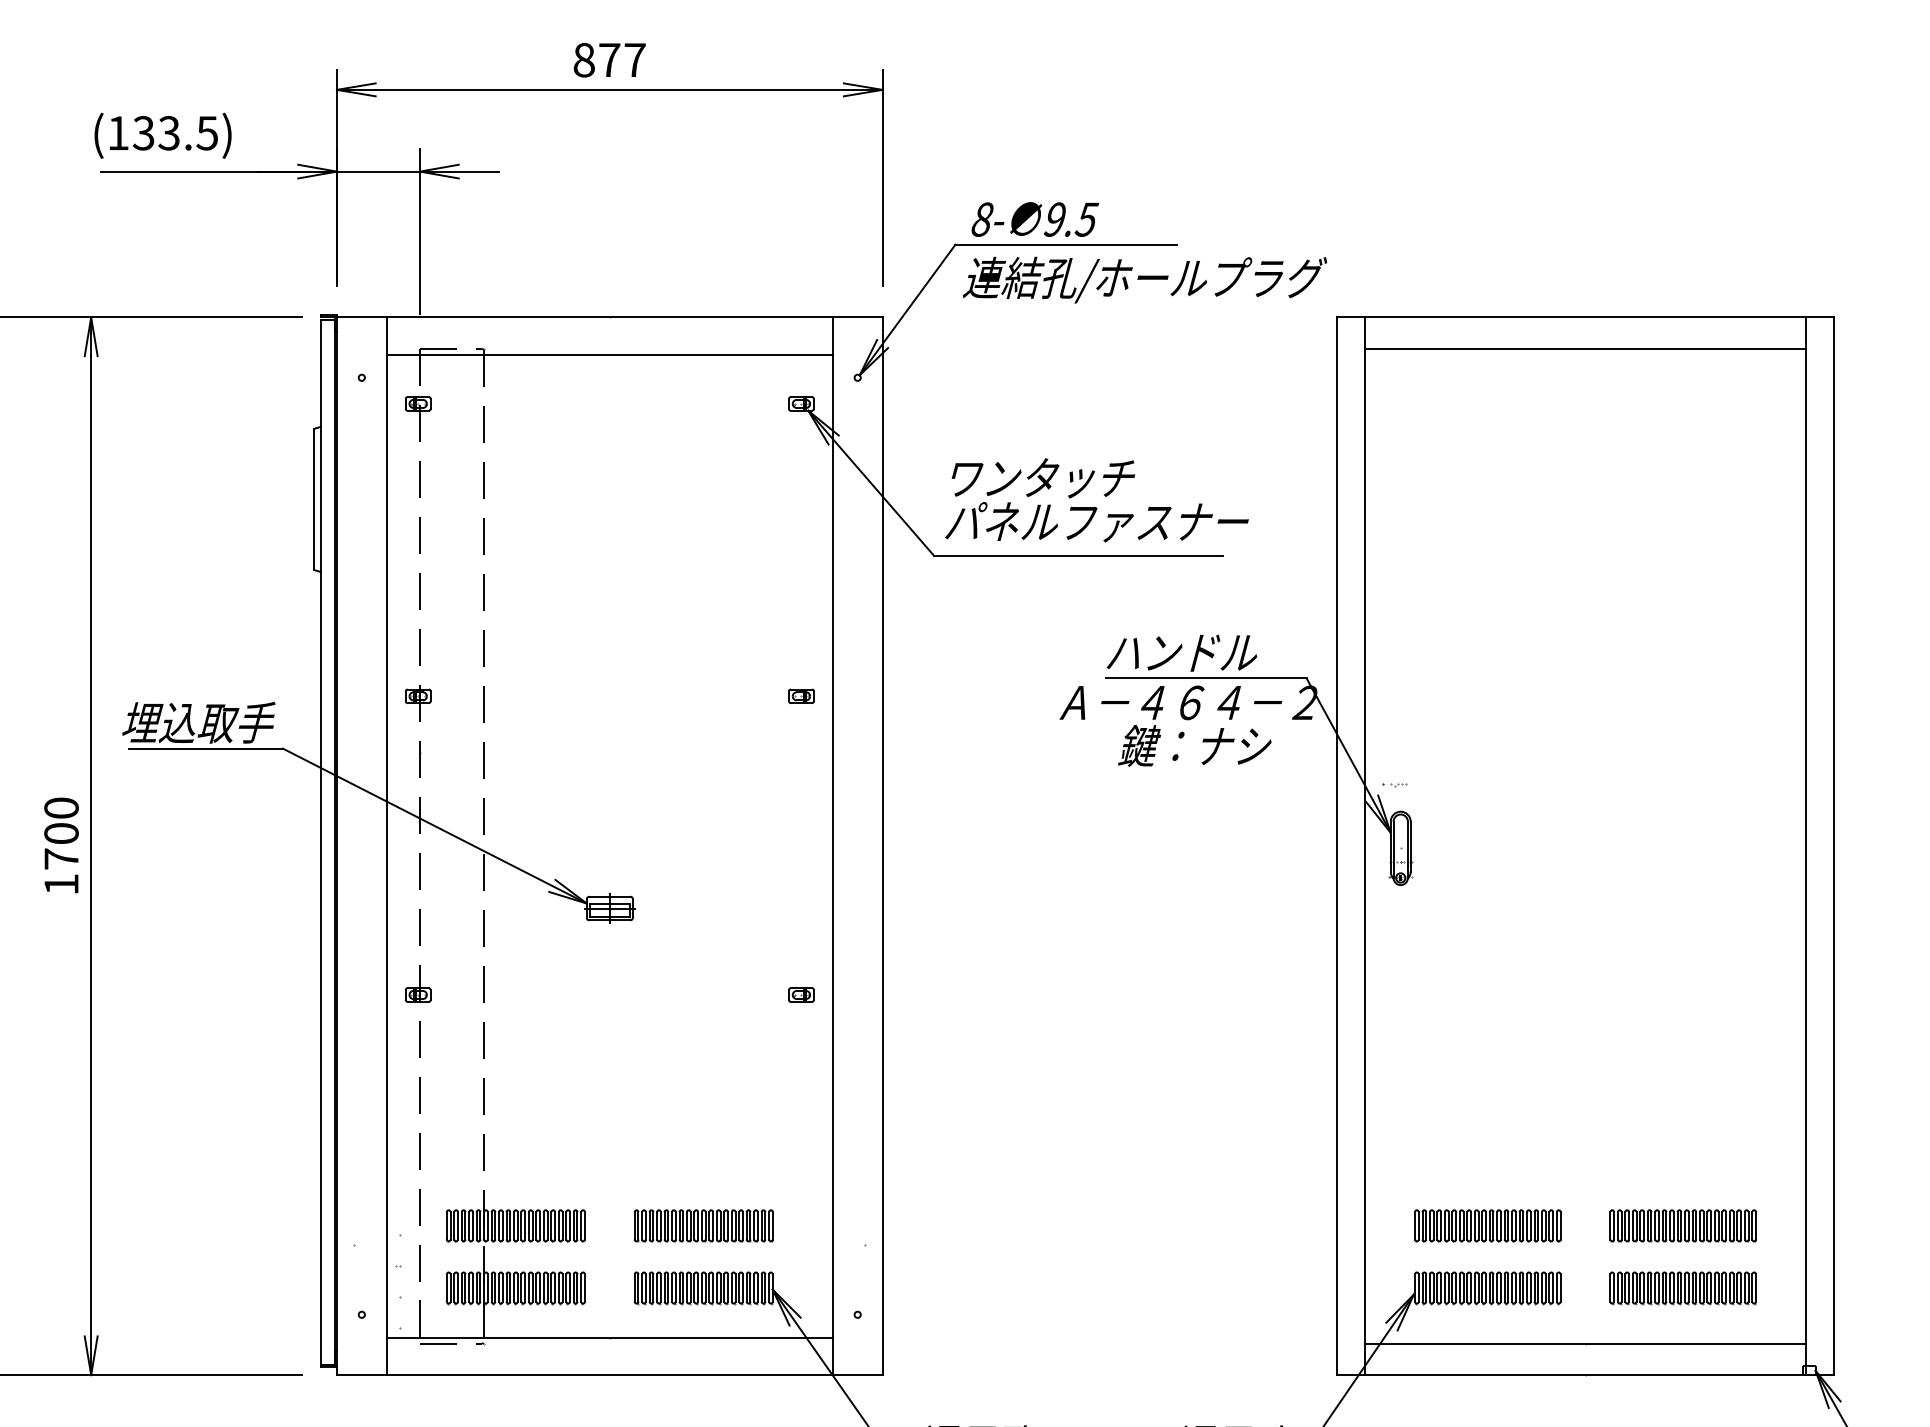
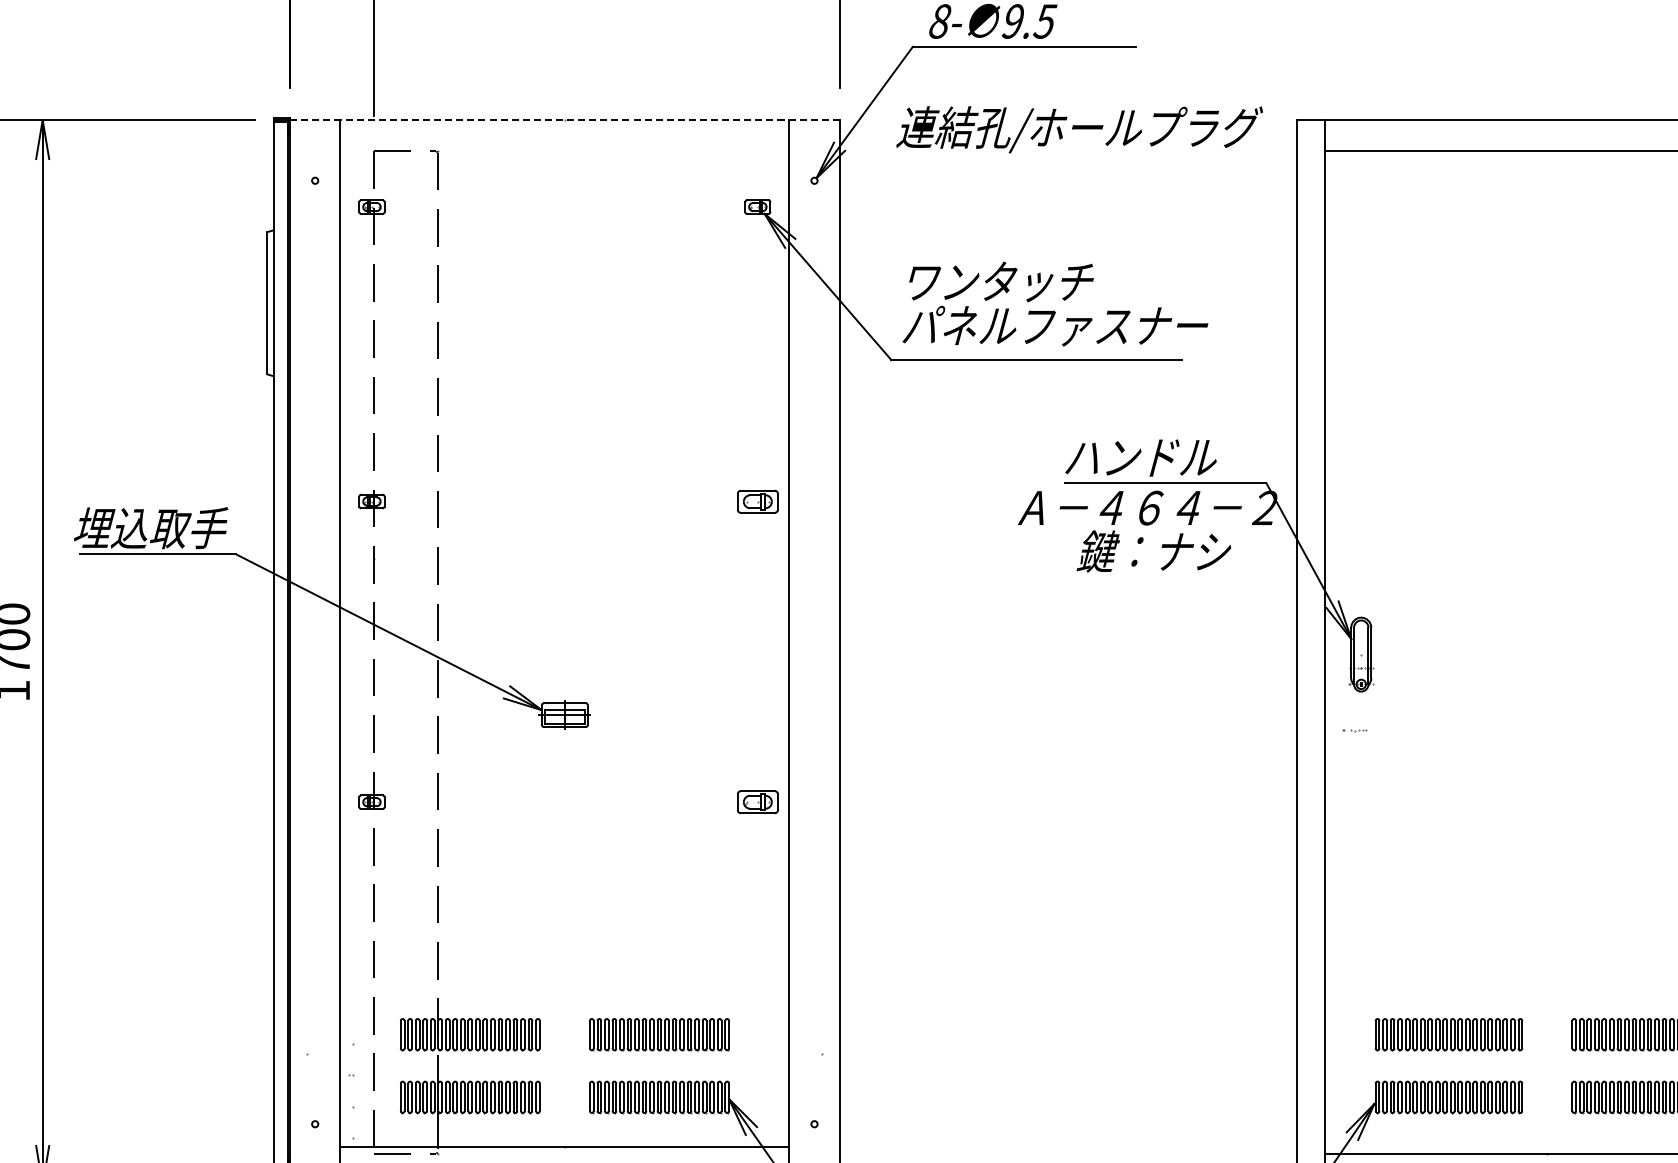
text: (1145, 279) -> (1080, 129), moved
line: (609, 317) -> (564, 120), solid -> dashed
line: (609, 354) -> (564, 157), removed
part: (801, 695) -> (757, 500), size x1.6
part: (1394, 785) -> (1354, 731), moved
part: (801, 994) -> (757, 801), size x1.6

